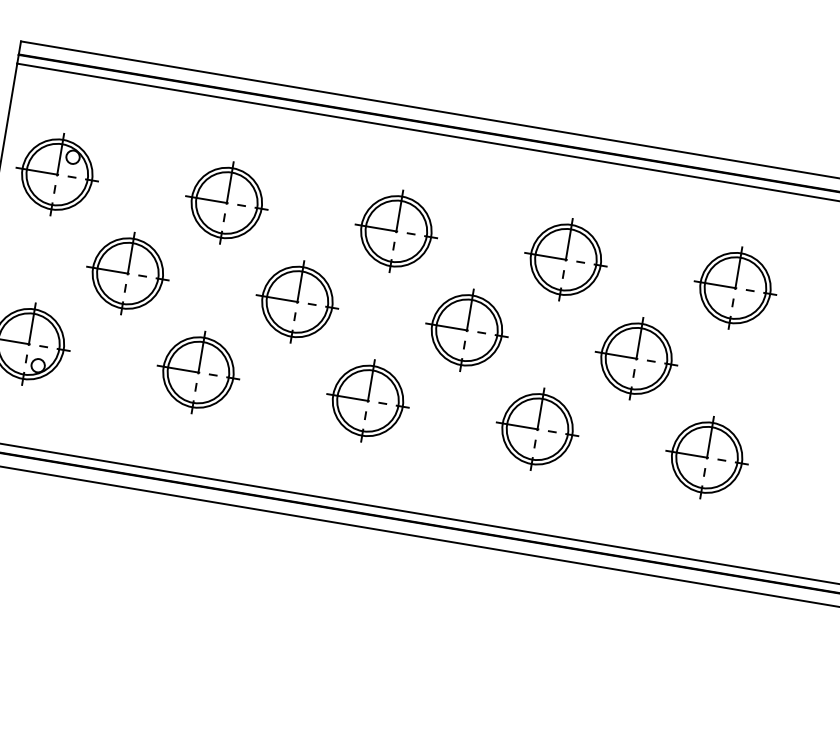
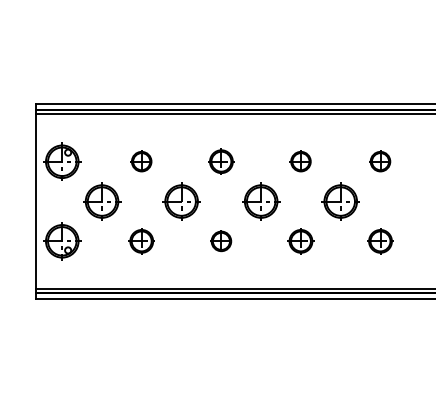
part: (226, 202) -> (141, 161), size x0.6
part: (396, 230) -> (221, 161), size x0.7
part: (565, 258) -> (300, 161), size x0.6
part: (735, 287) -> (380, 161), size x0.6
part: (197, 372) -> (141, 241), size x0.7
part: (368, 401) -> (221, 241), size x0.6
part: (536, 429) -> (300, 241), size x0.7
part: (706, 457) -> (380, 241), size x0.7

